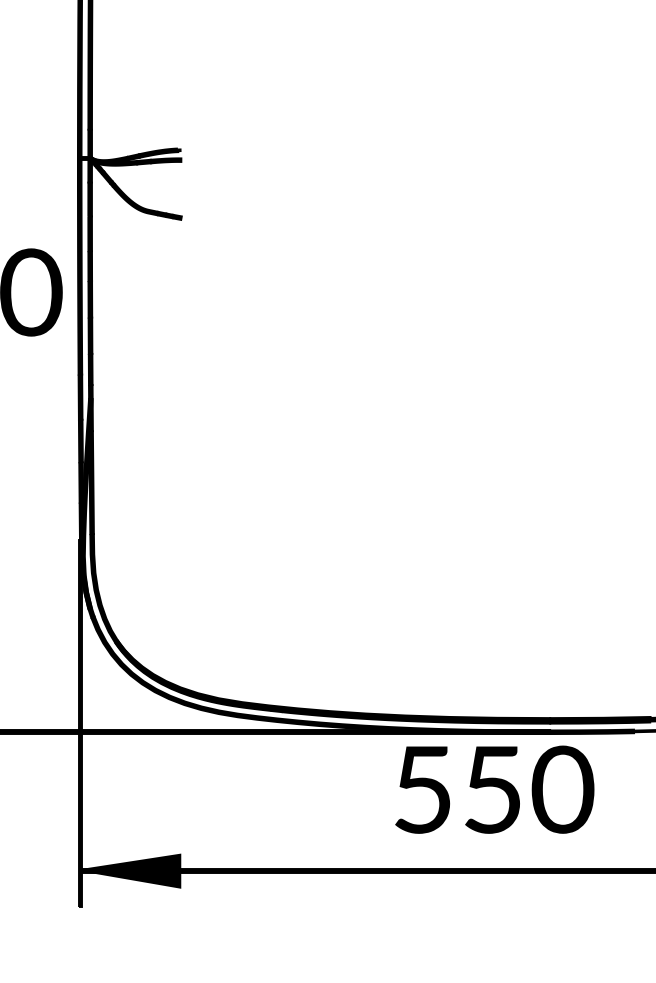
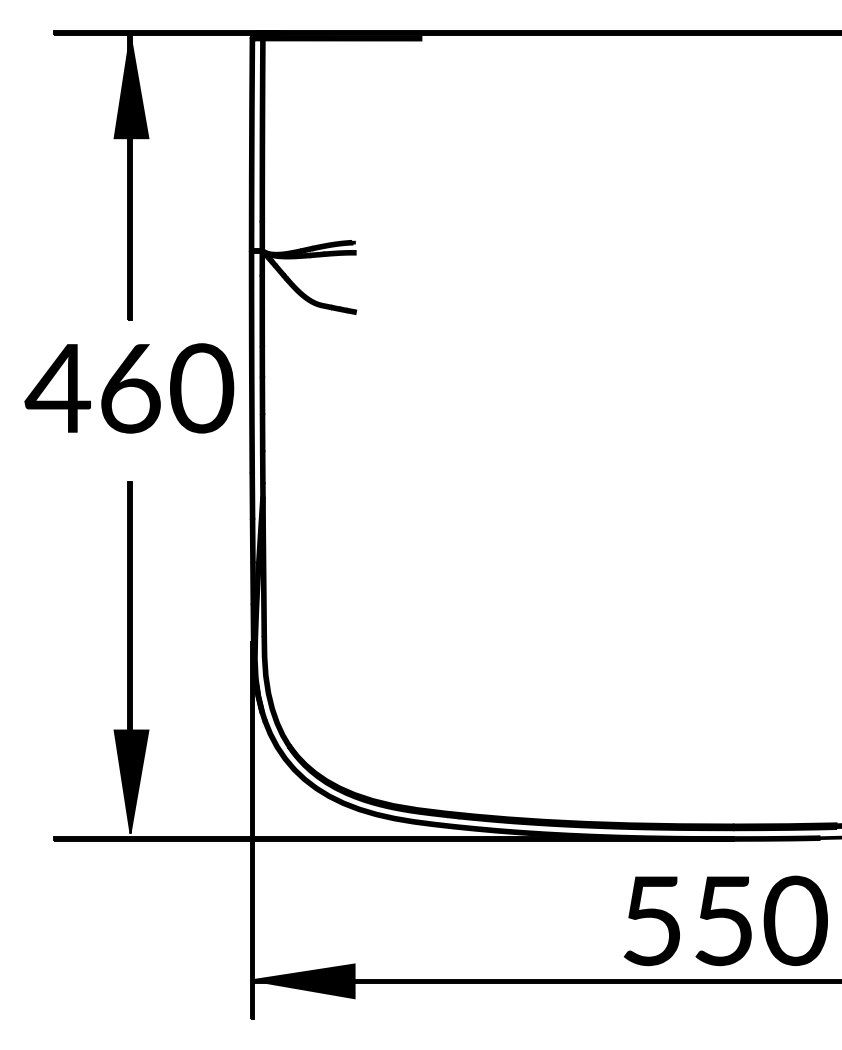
text: (494, 789) -> (725, 920), moved

